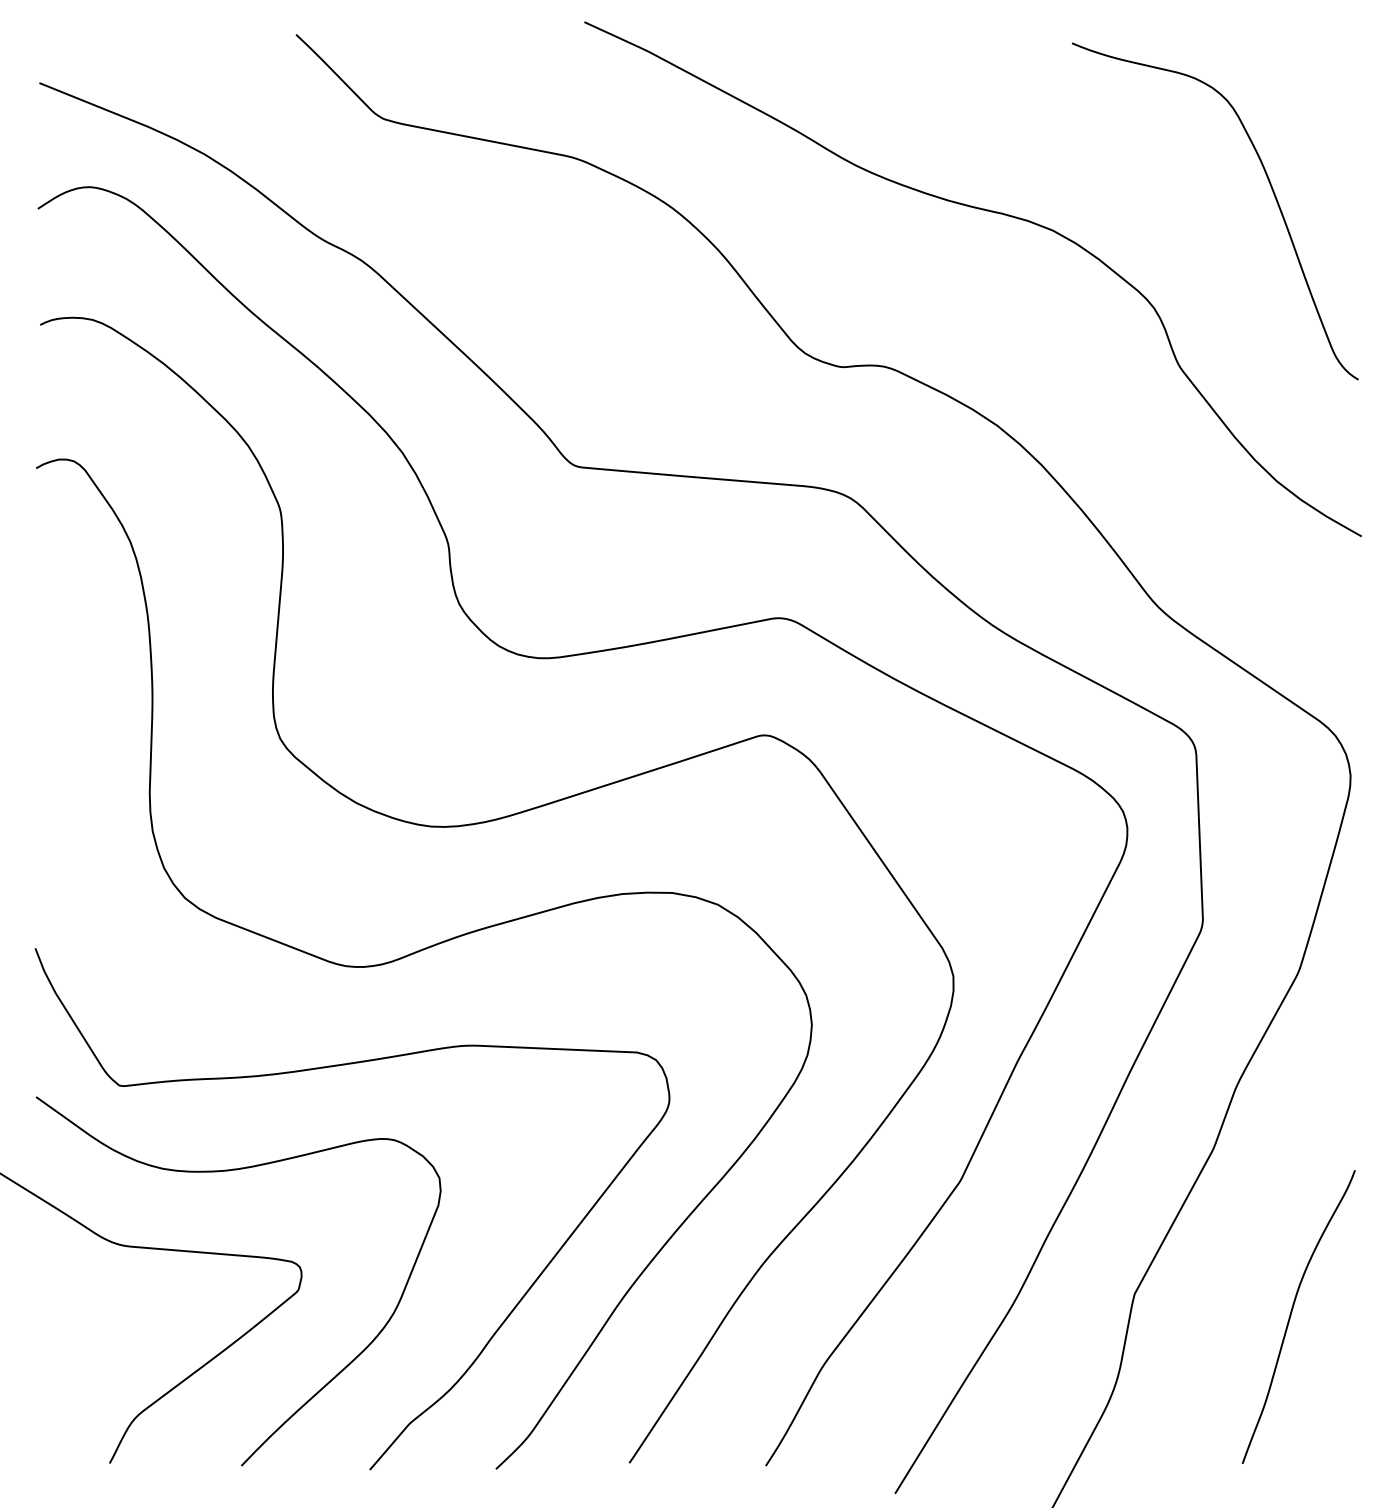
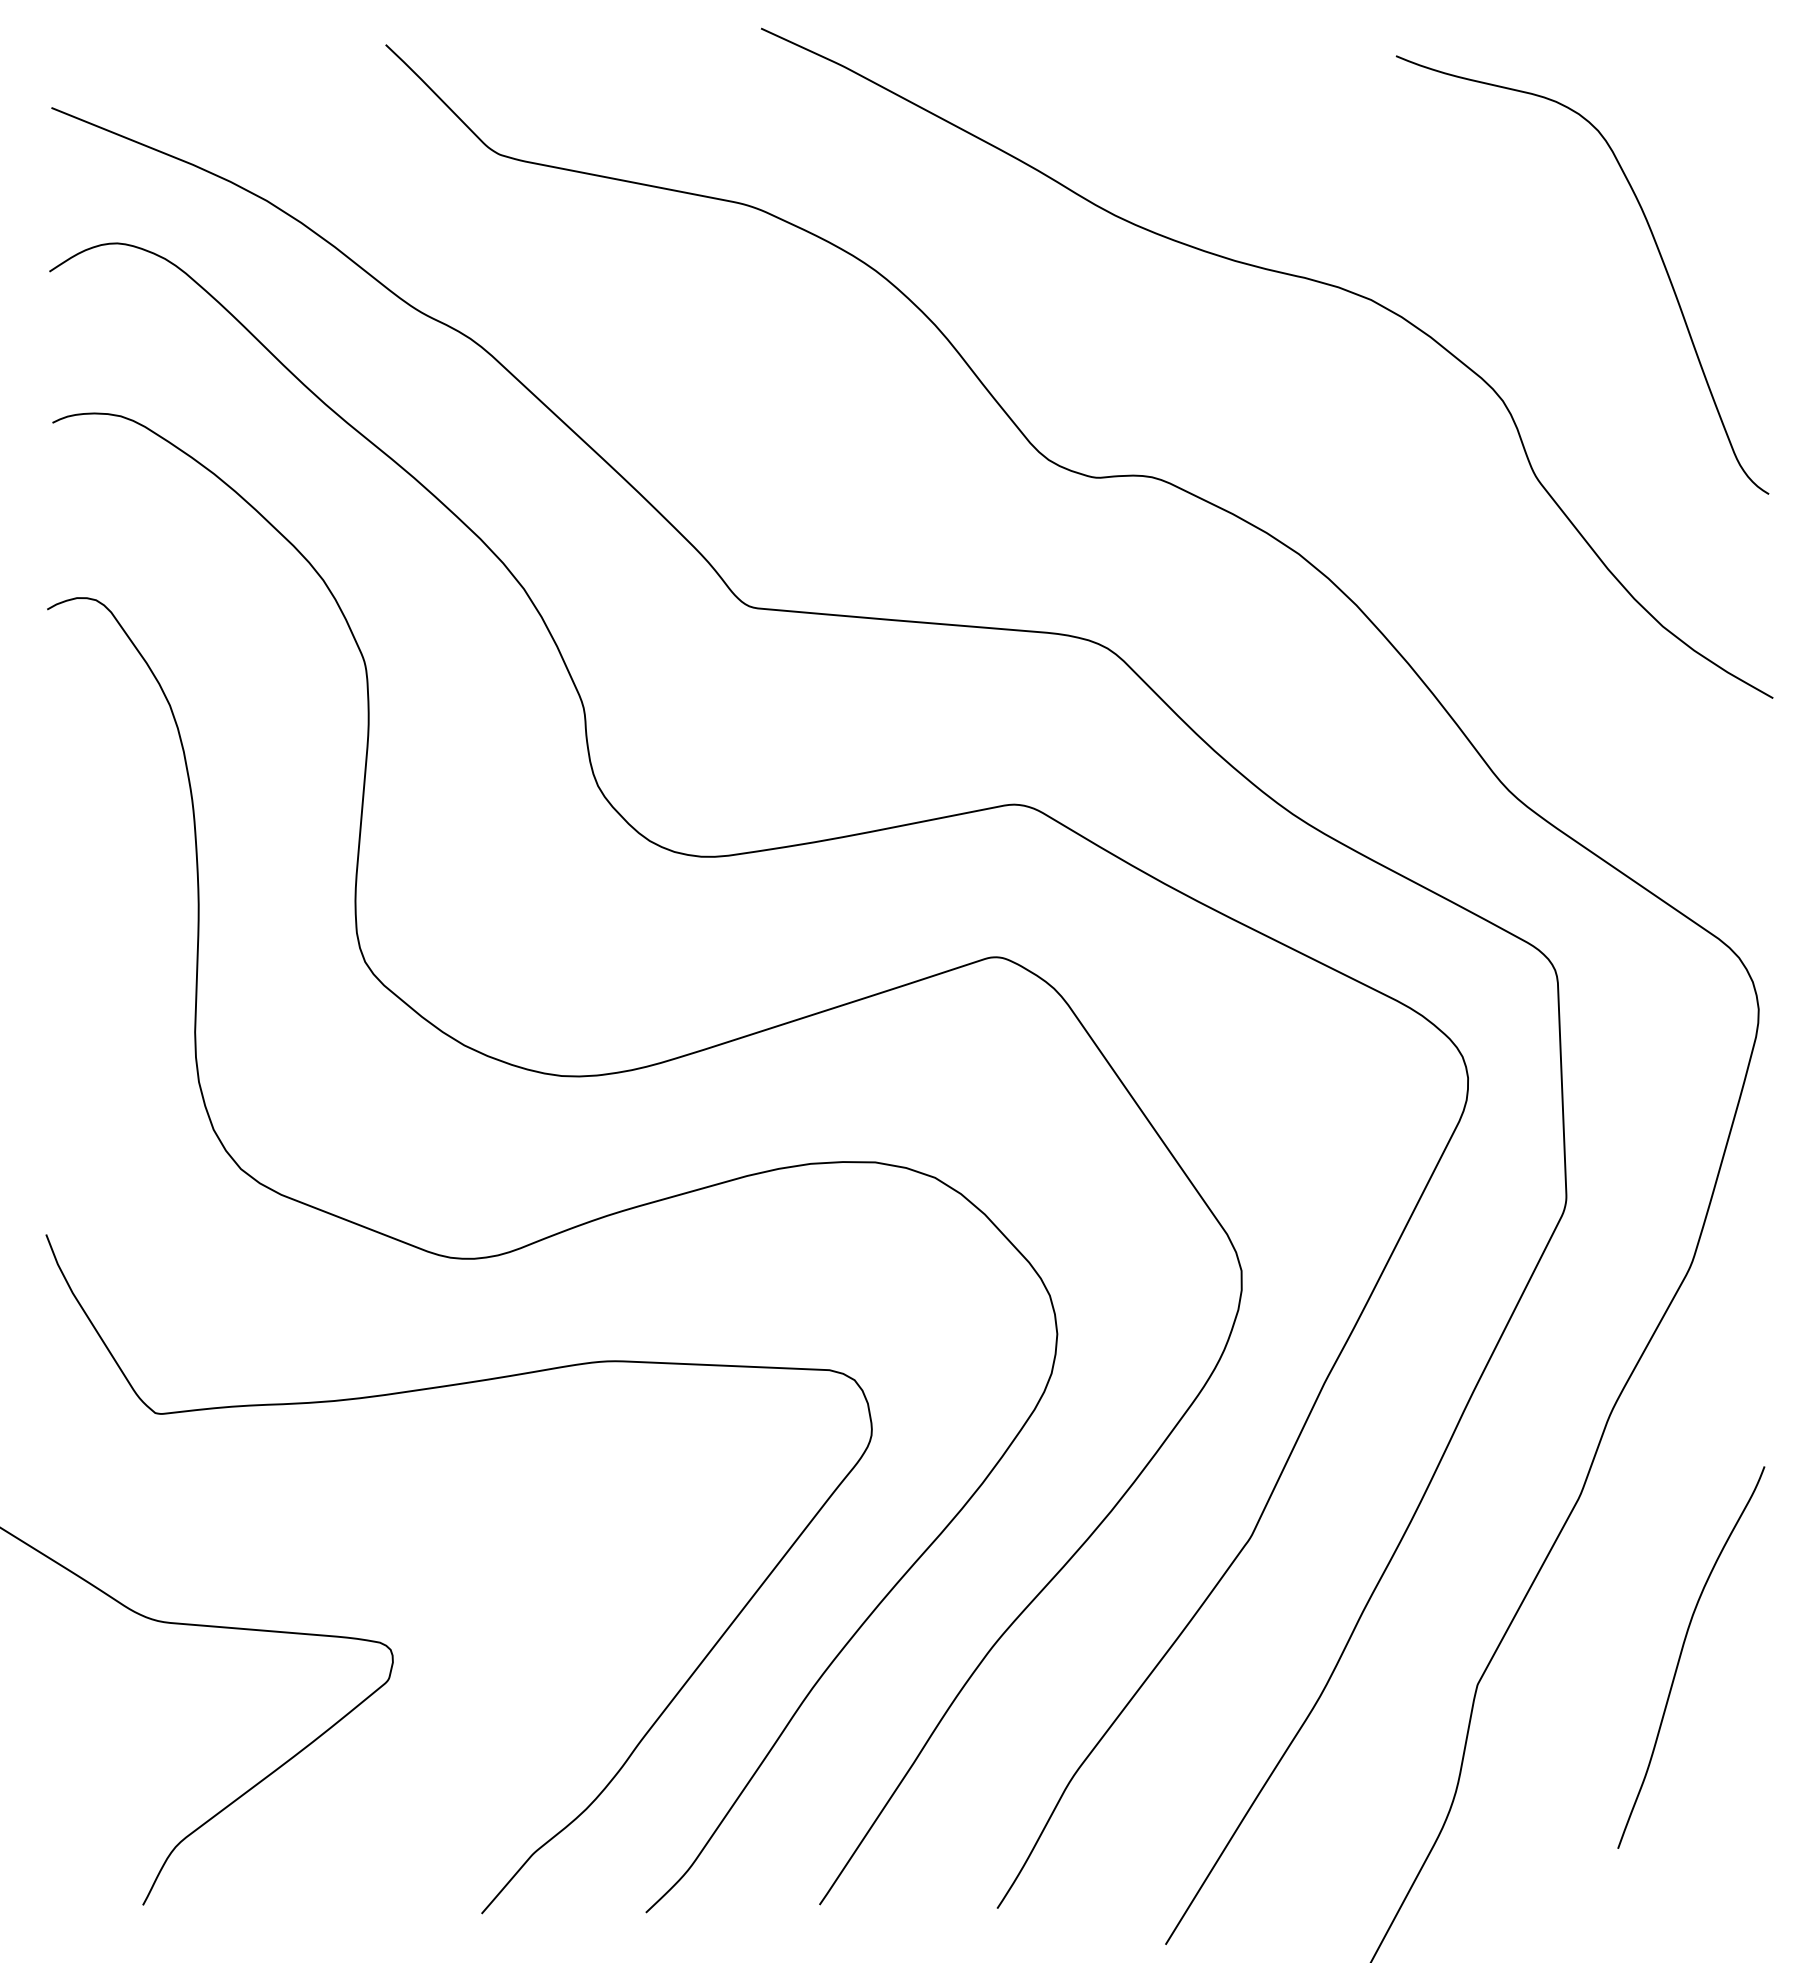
curve: (224, 1171) -> (292, 1525), removed
curve: (1291, 1315) -> (1681, 1655), moved

